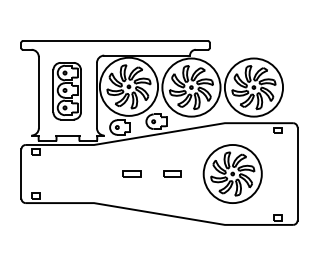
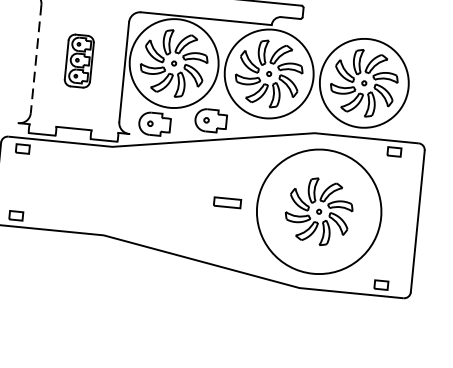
part: (66, 91) -> (78, 61), size x0.6
line: (38, 92) -> (35, 58), solid -> dashed
part: (131, 173) -> (165, 195), removed
circle: (232, 173) -> (318, 210), size x1.4

